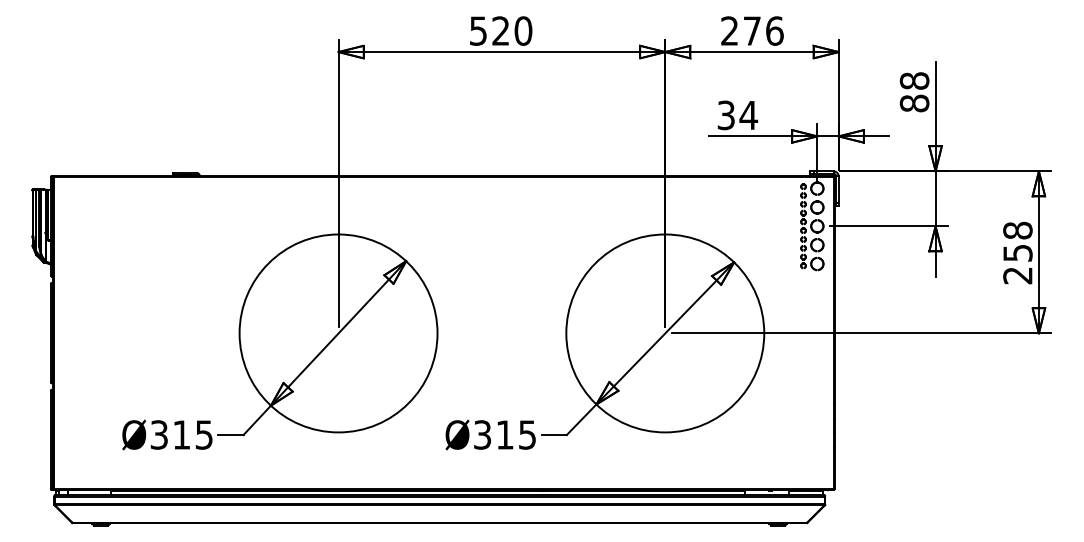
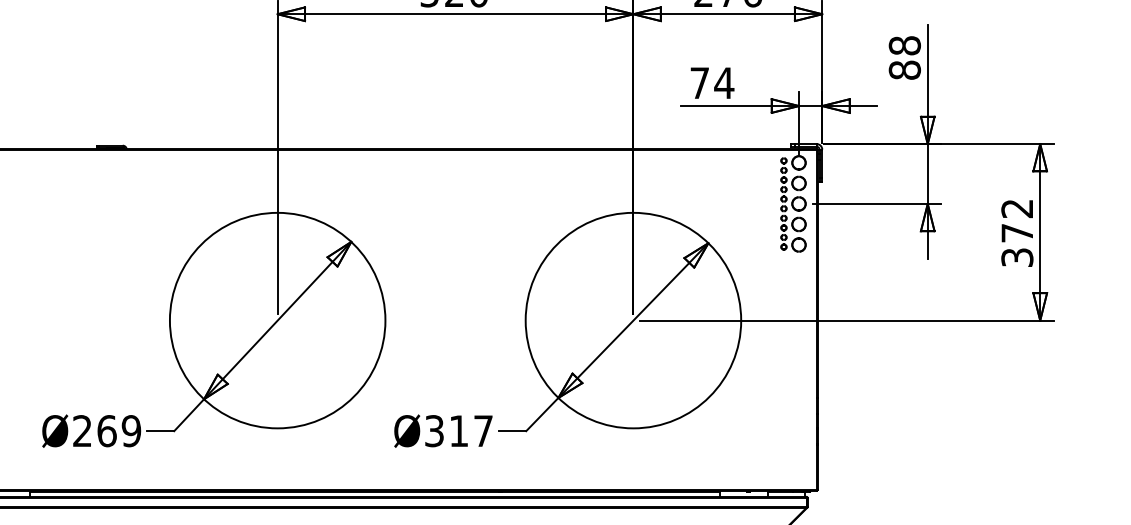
text: (725, 115) -> (698, 83), 34 -> 74
text: (1017, 252) -> (1016, 232), 258 -> 372
text: (181, 434) -> (106, 430), Ø315 -> Ø269
text: (527, 434) -> (483, 430), Ø315 -> Ø317

